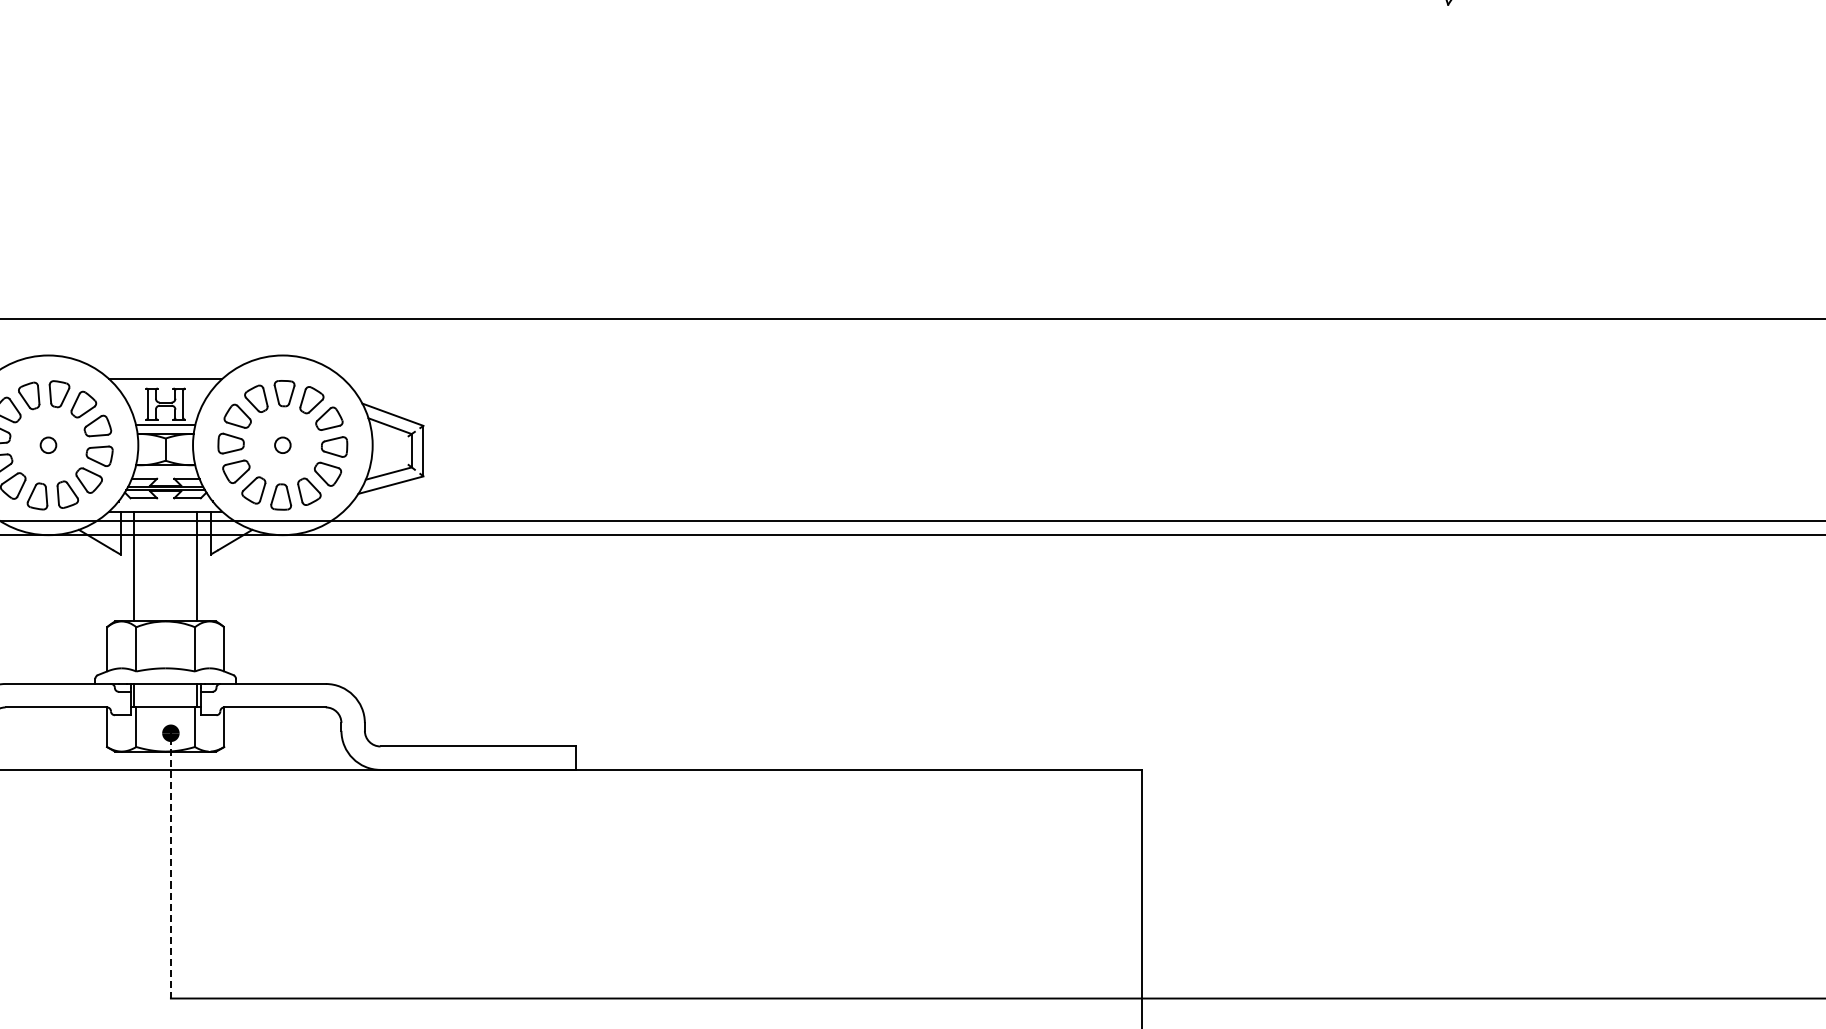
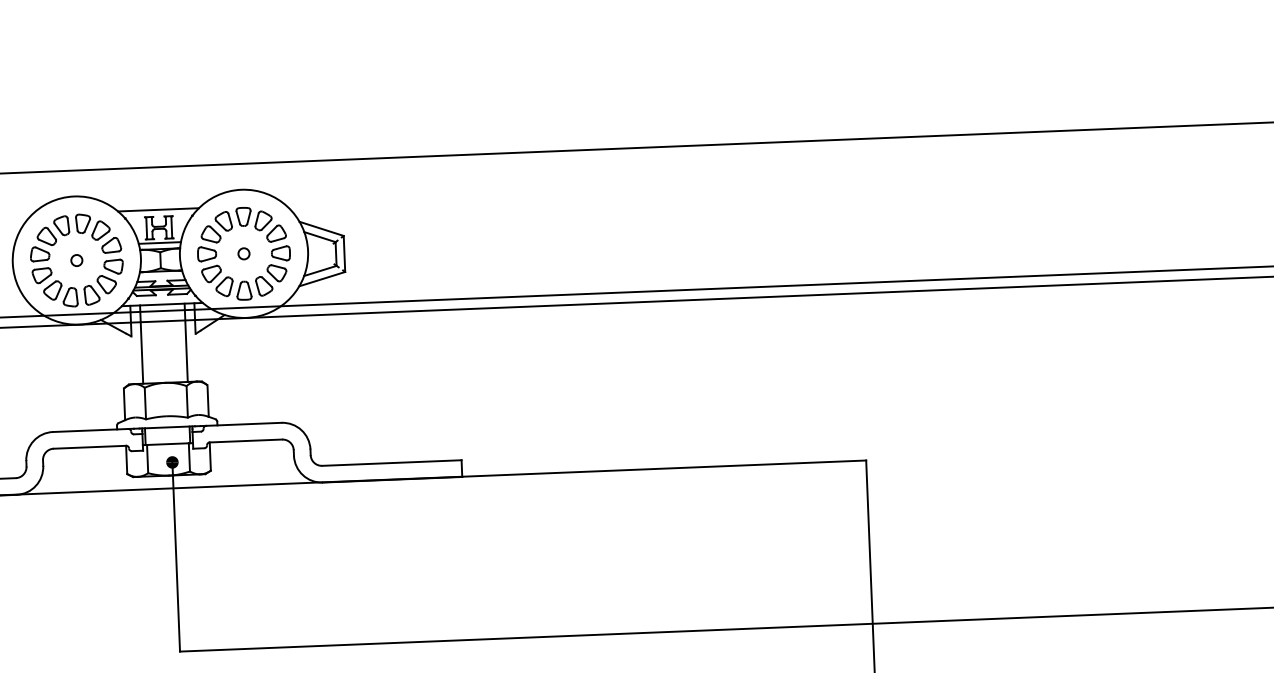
line: (170, 865) -> (175, 556), dashed -> solid

